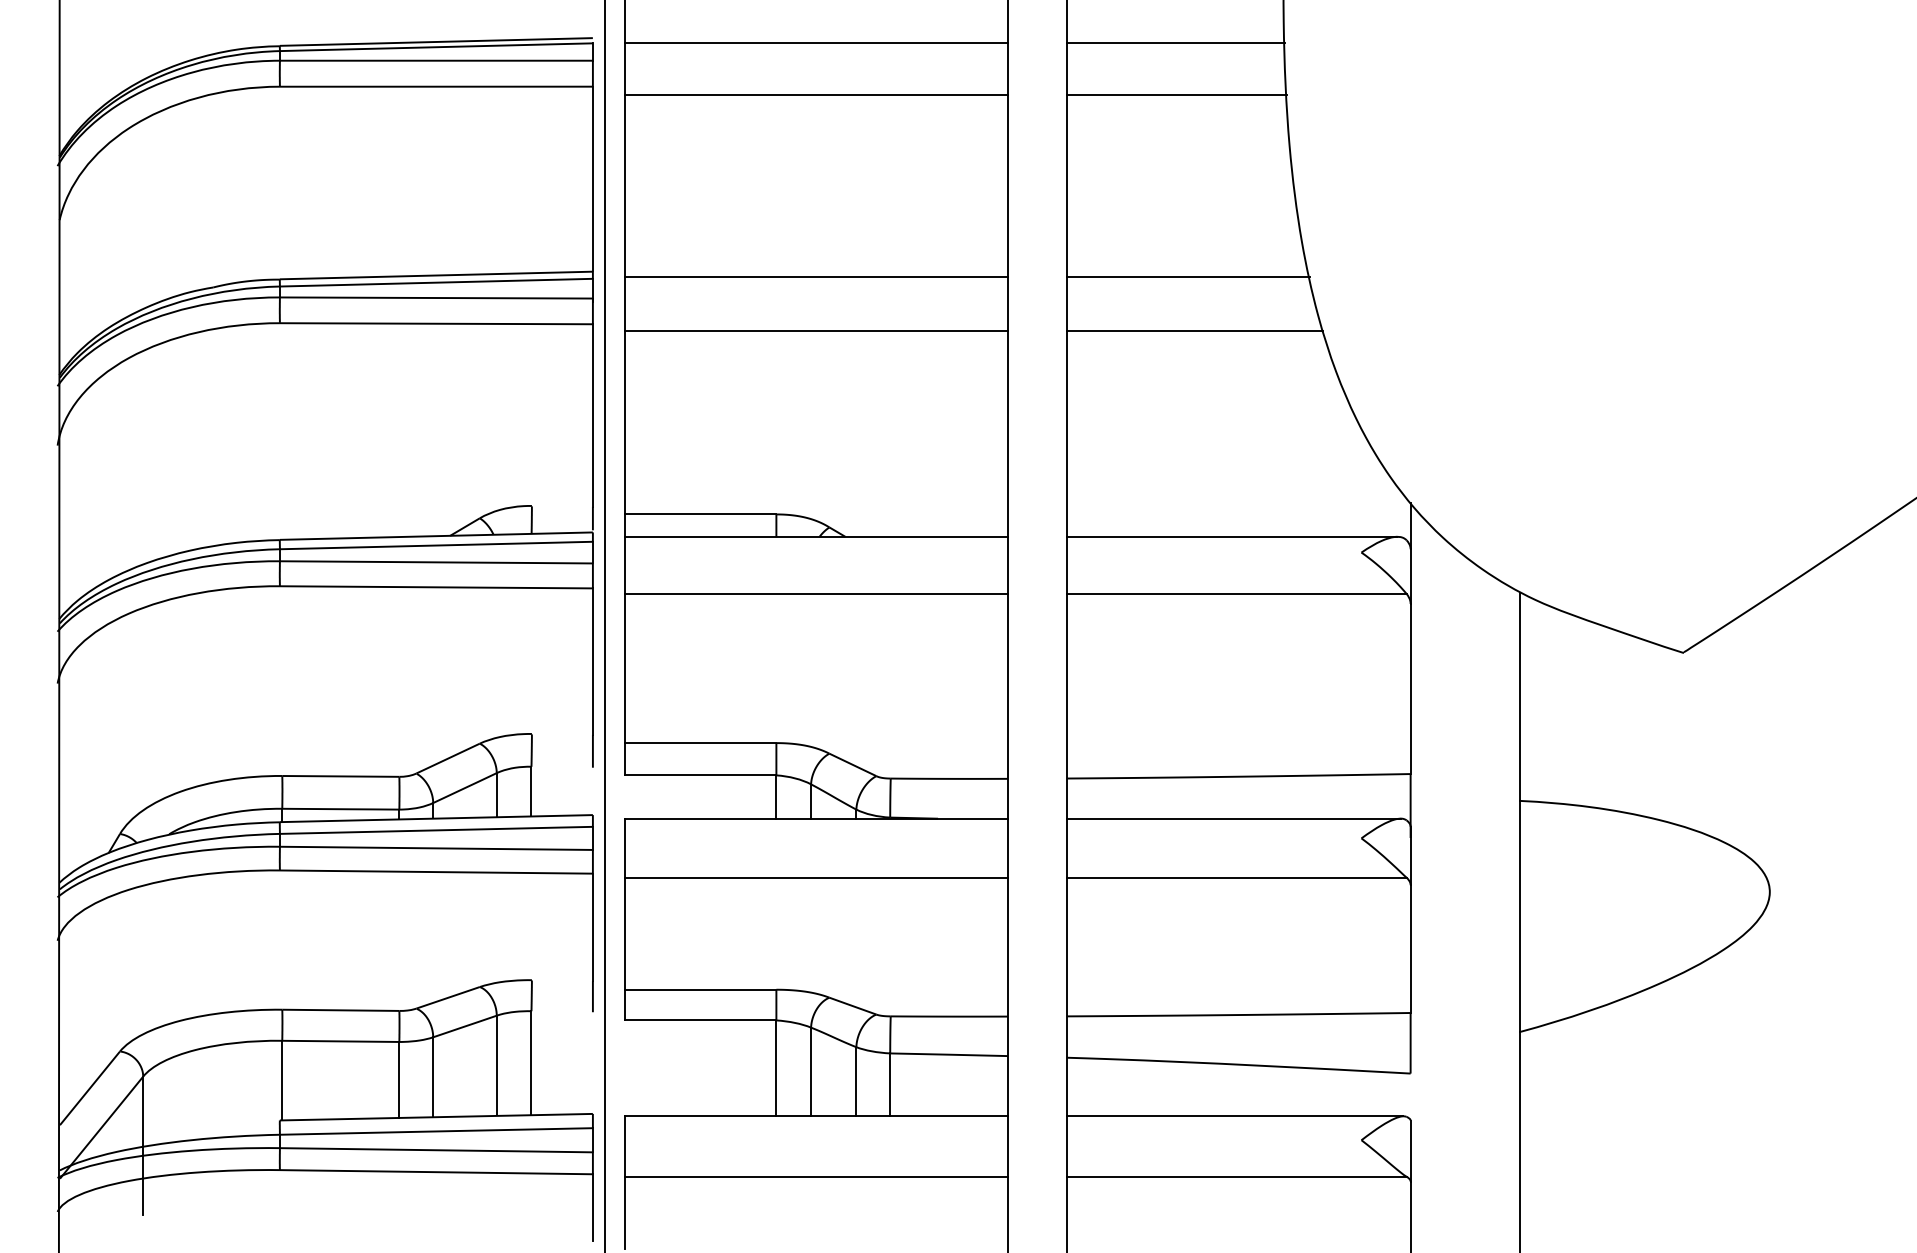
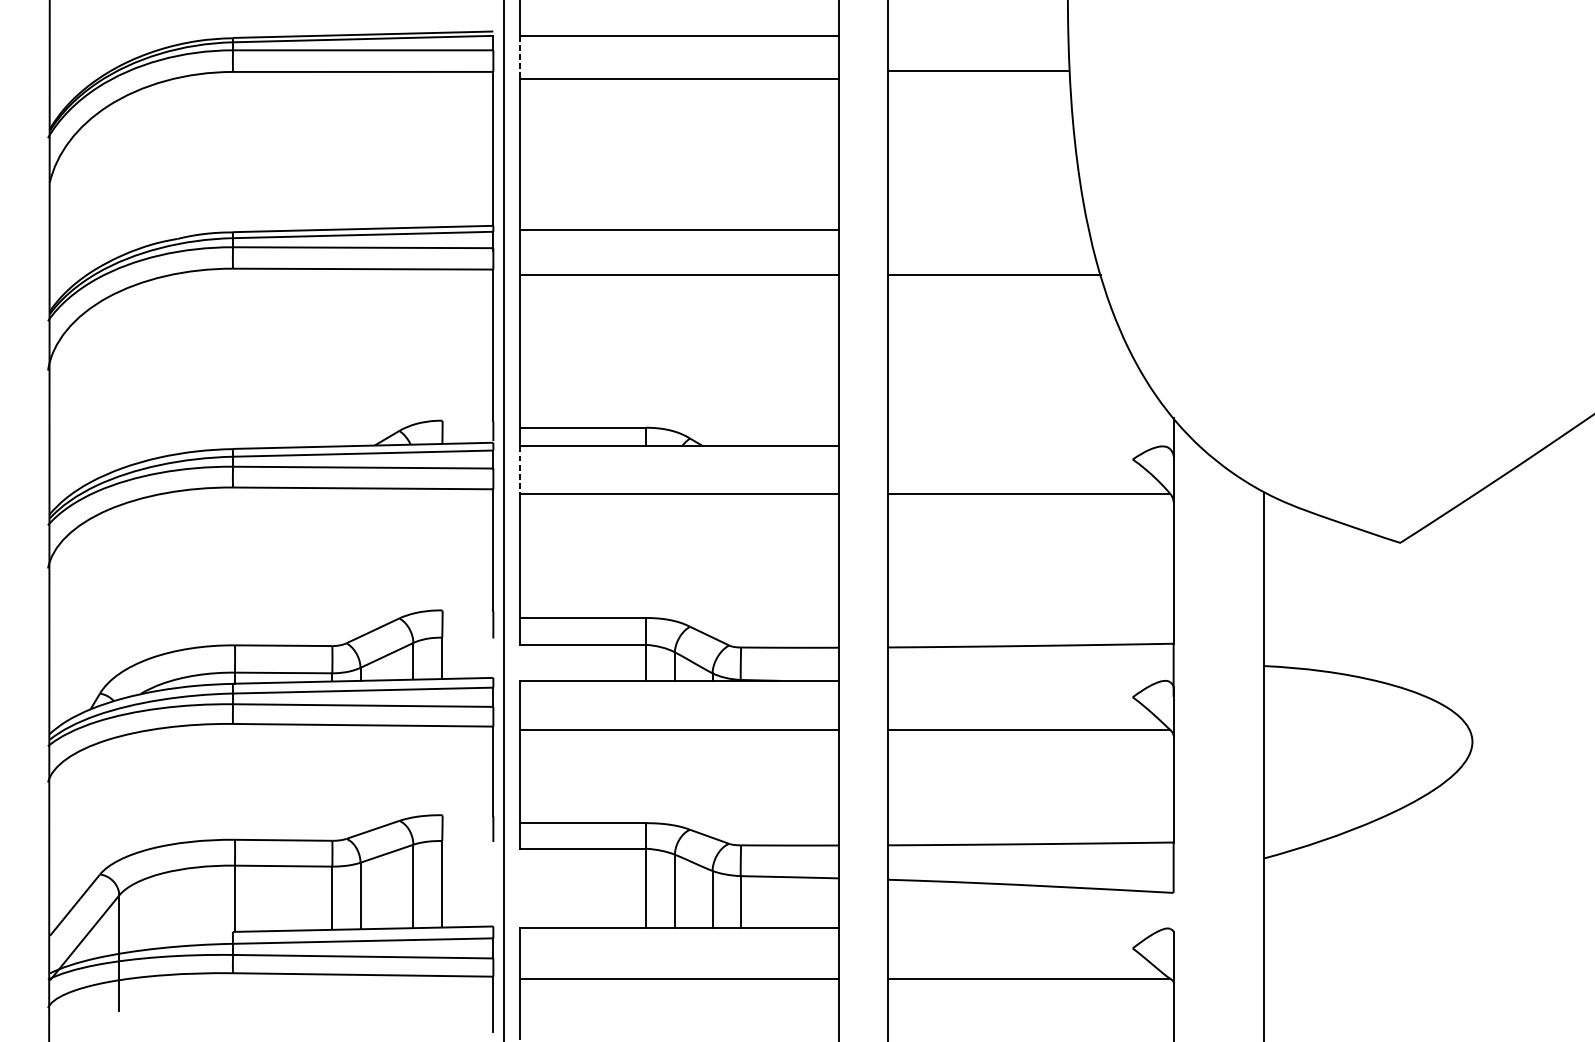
line: (1175, 43) -> (978, 70), moved
line: (624, 68) -> (519, 56), solid -> dashed
line: (1176, 94) -> (978, 78), removed
line: (1187, 276) -> (988, 229), removed
line: (1231, 536) -> (1024, 446), removed
line: (624, 565) -> (519, 470), solid -> dashed
line: (1233, 818) -> (1026, 680), removed
line: (1234, 1116) -> (1027, 928), removed

